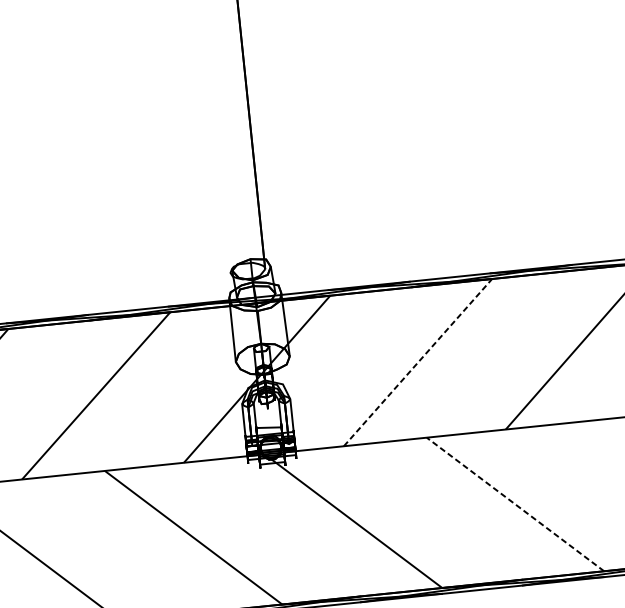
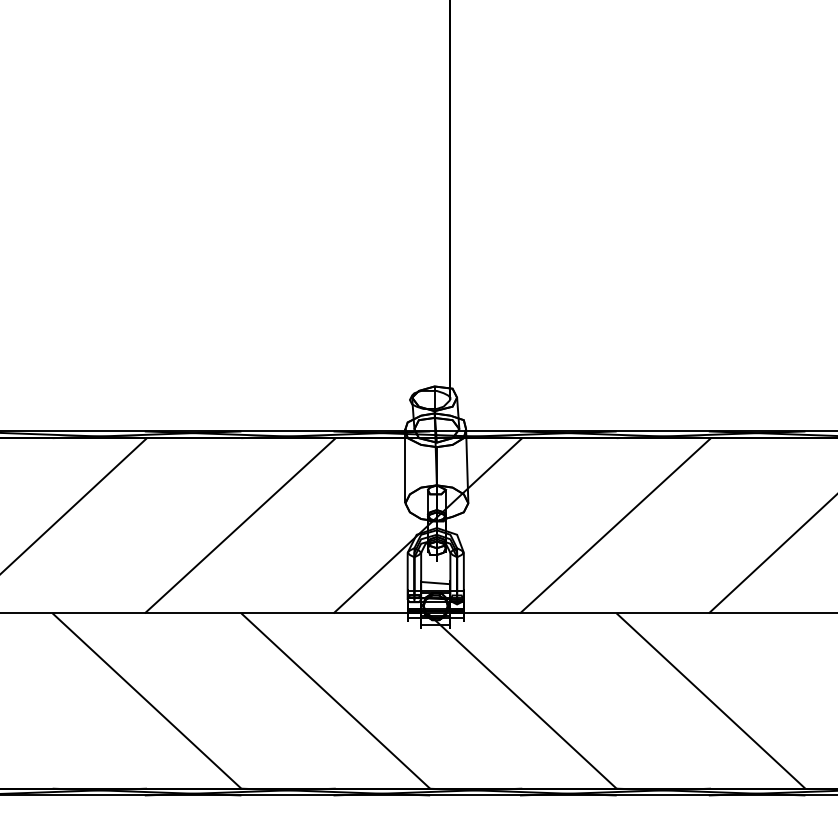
line: (417, 362) -> (615, 525), dashed -> solid
line: (515, 504) -> (711, 701), dashed -> solid

